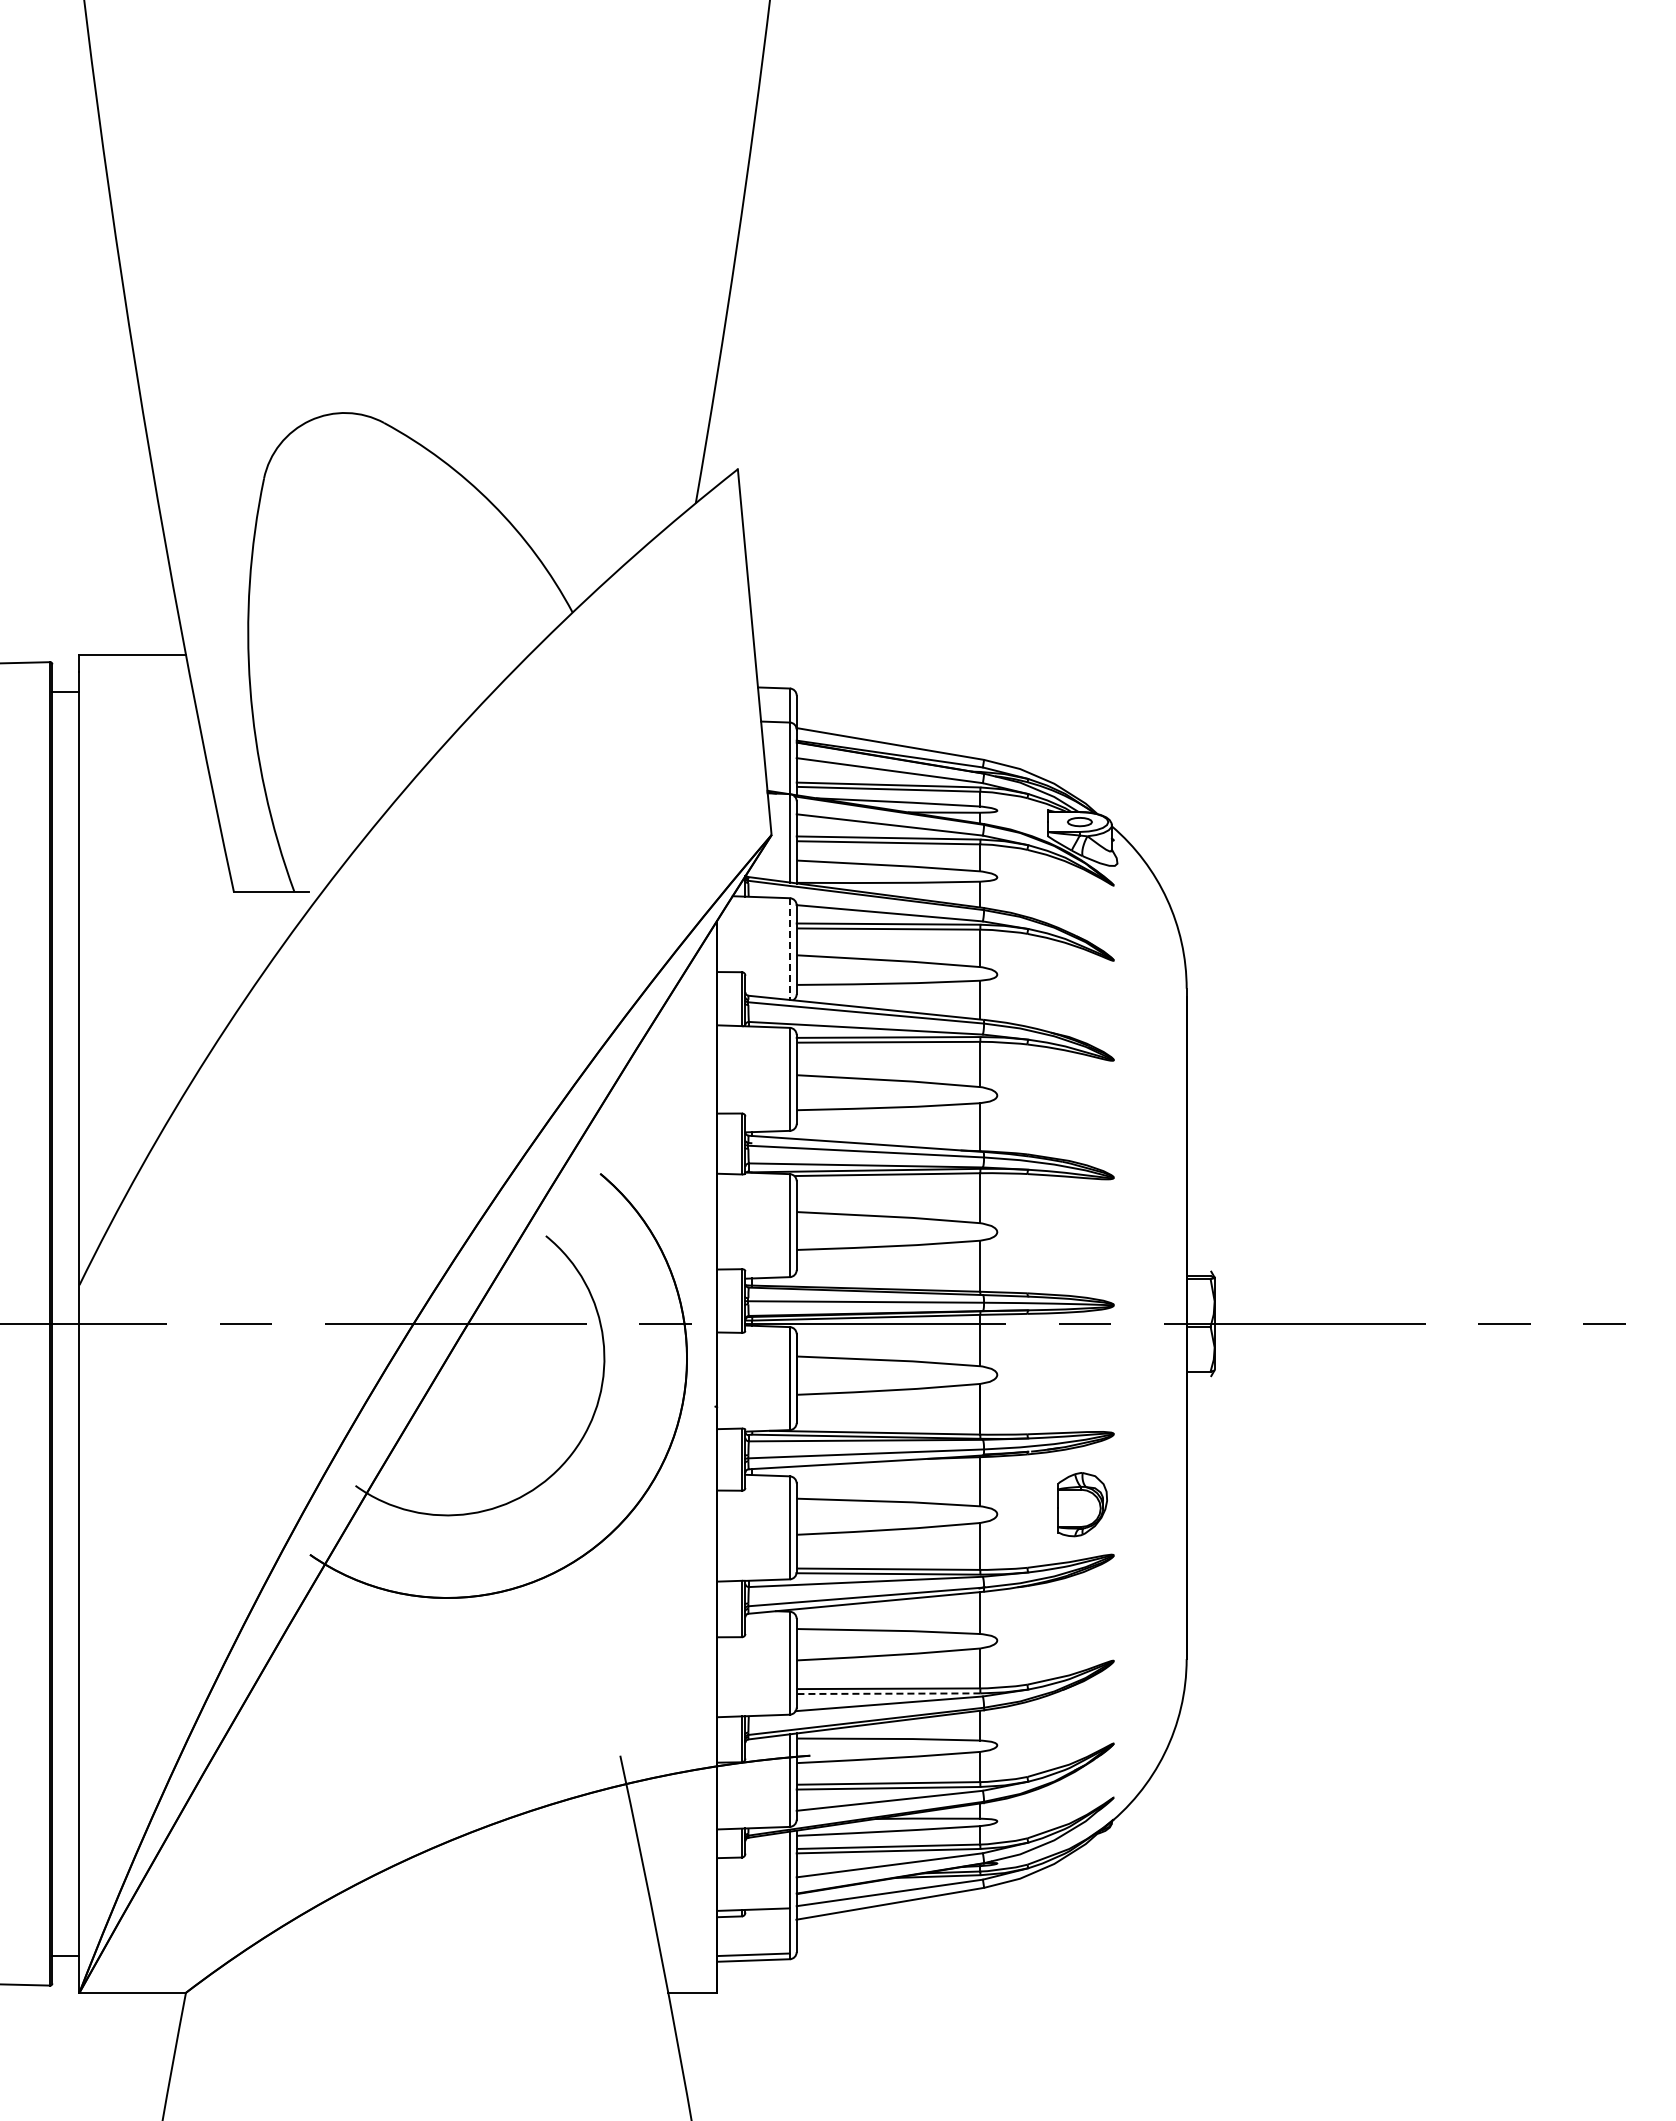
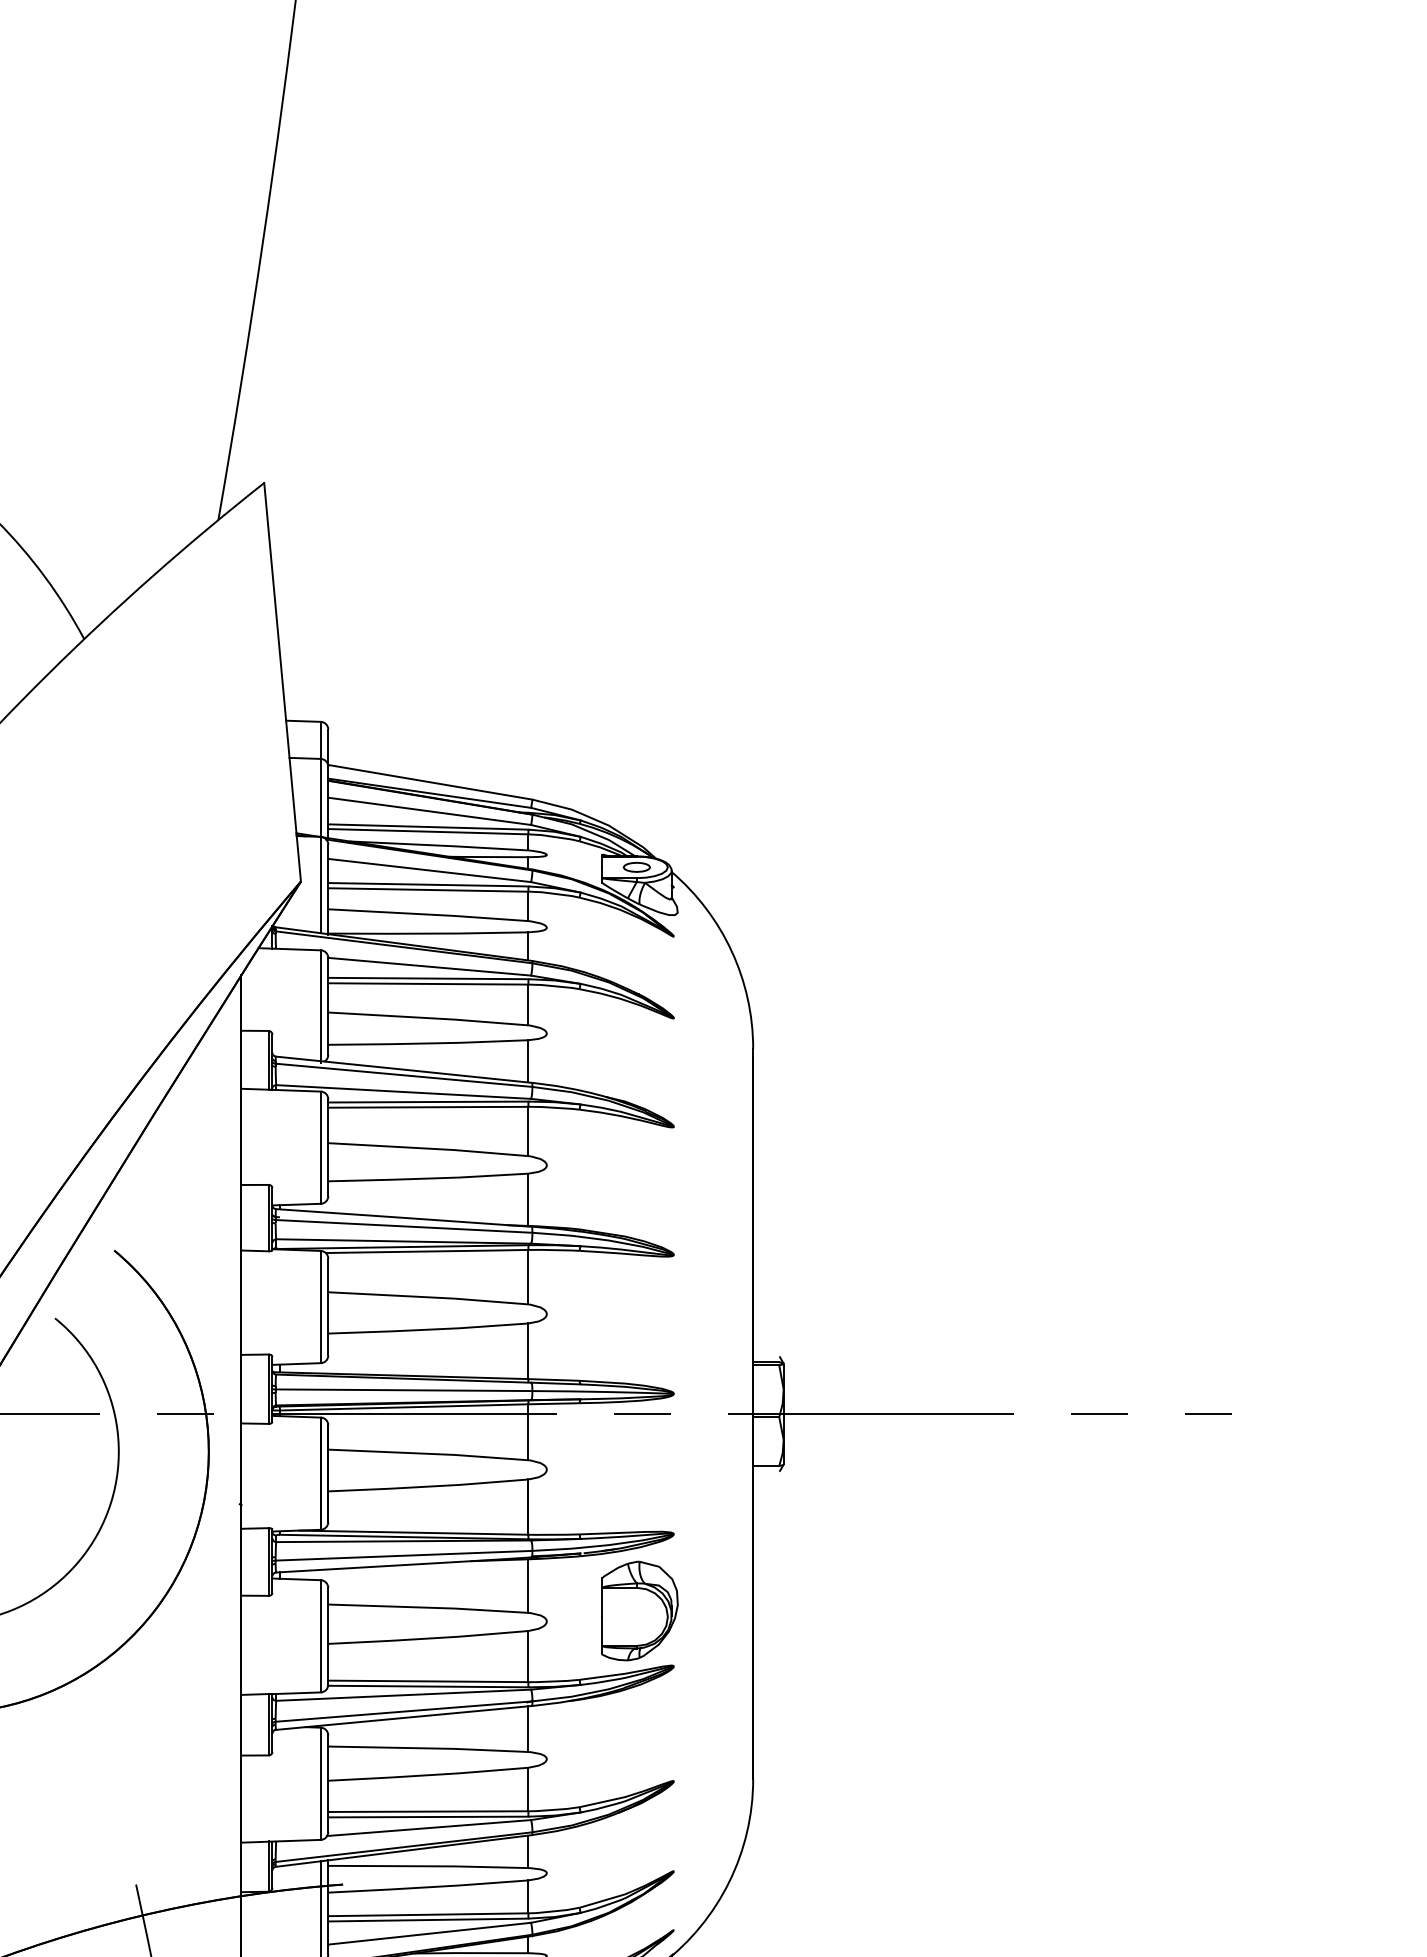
line: (789, 950) -> (320, 1007), dashed -> solid
part: (1082, 1504) -> (639, 1610), size x1.43
line: (888, 1693) -> (428, 1816), dashed -> solid

